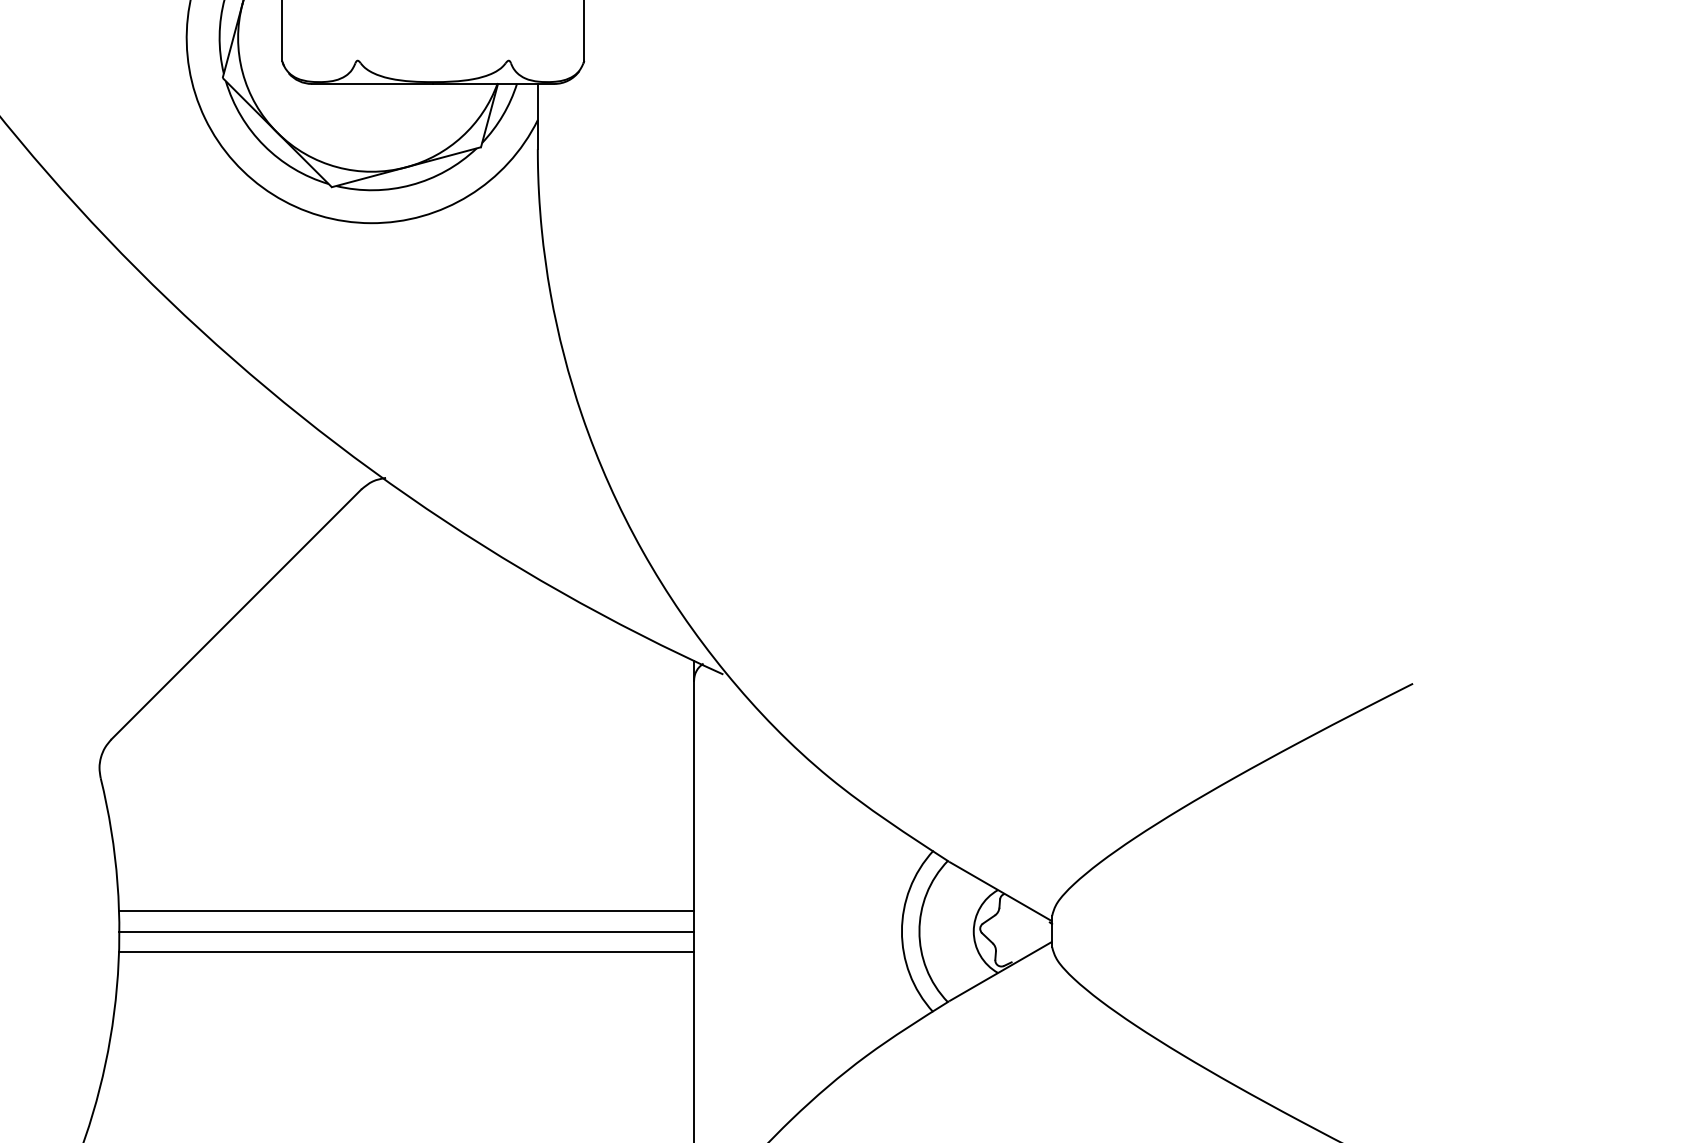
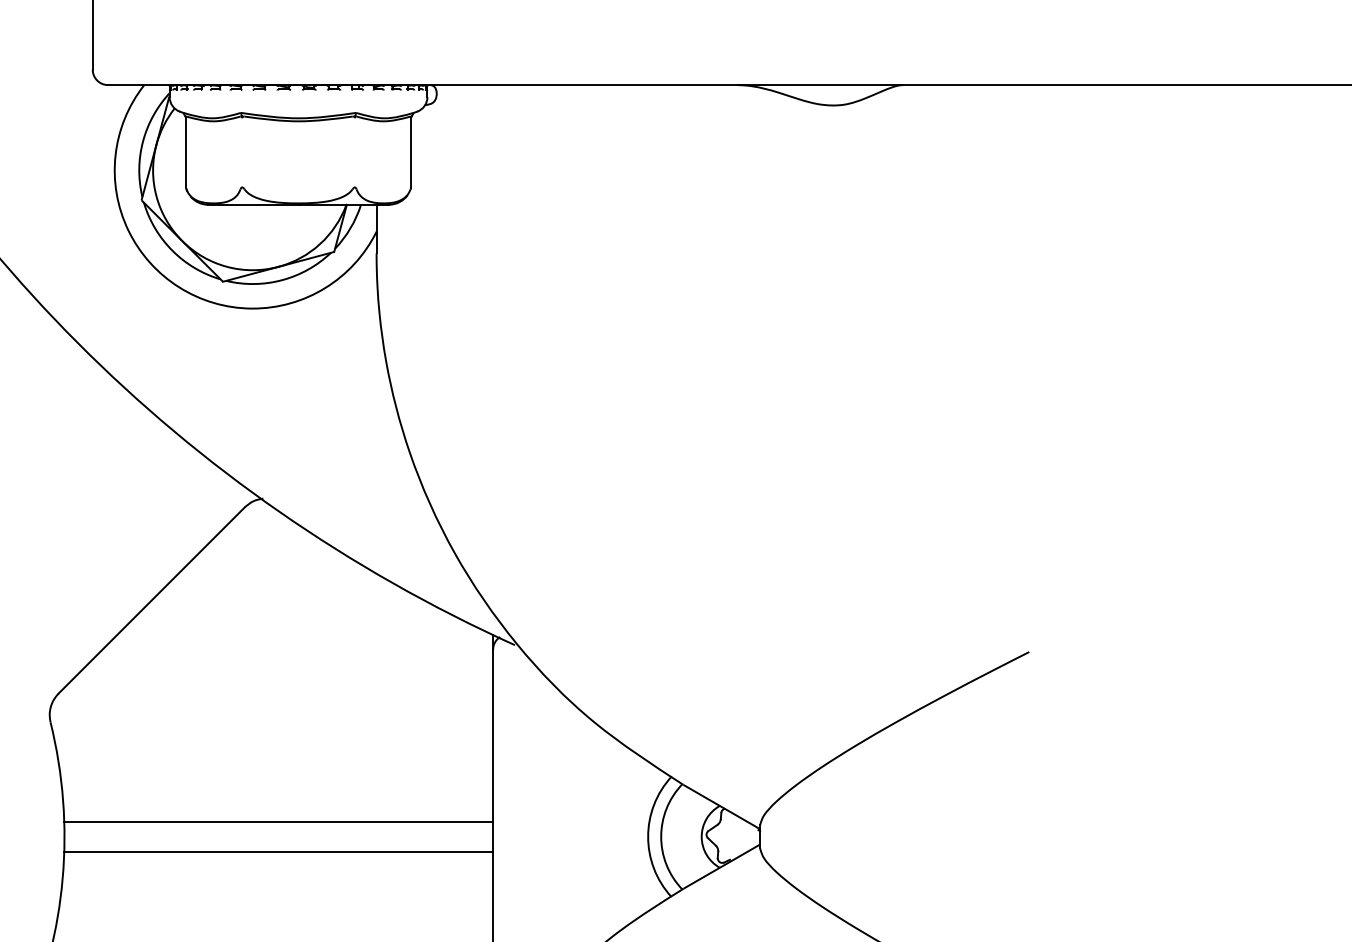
line: (406, 931) -> (278, 836), removed

